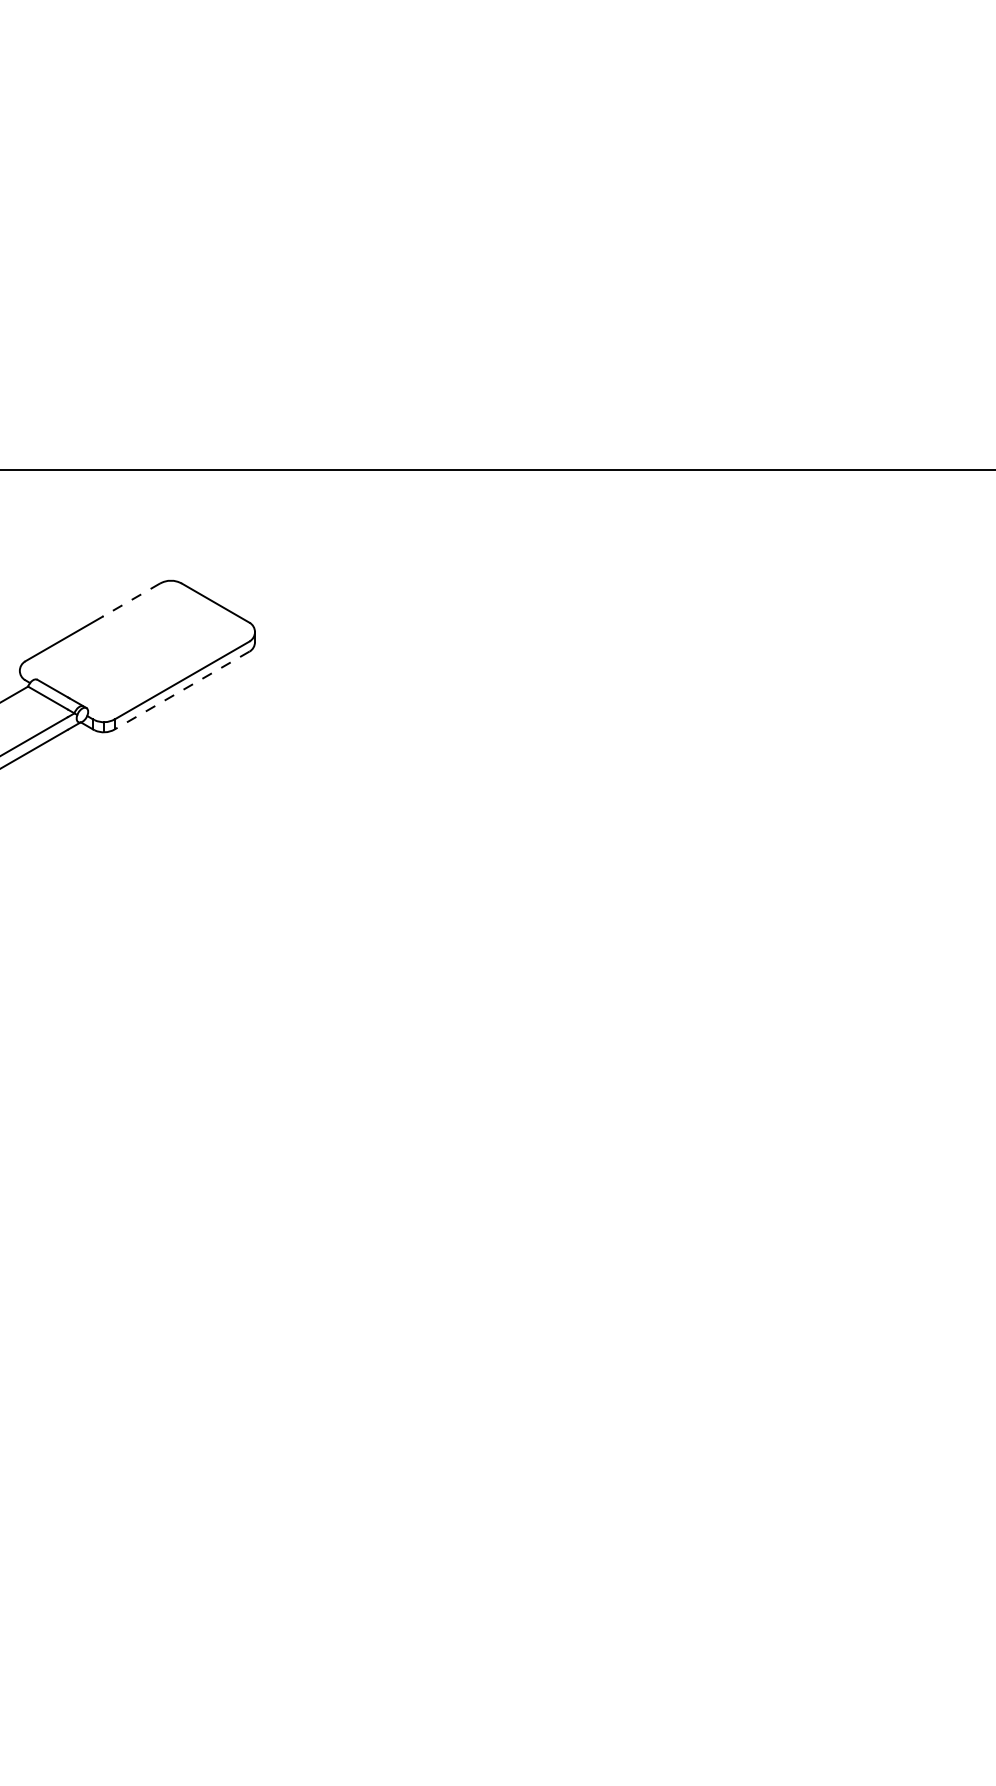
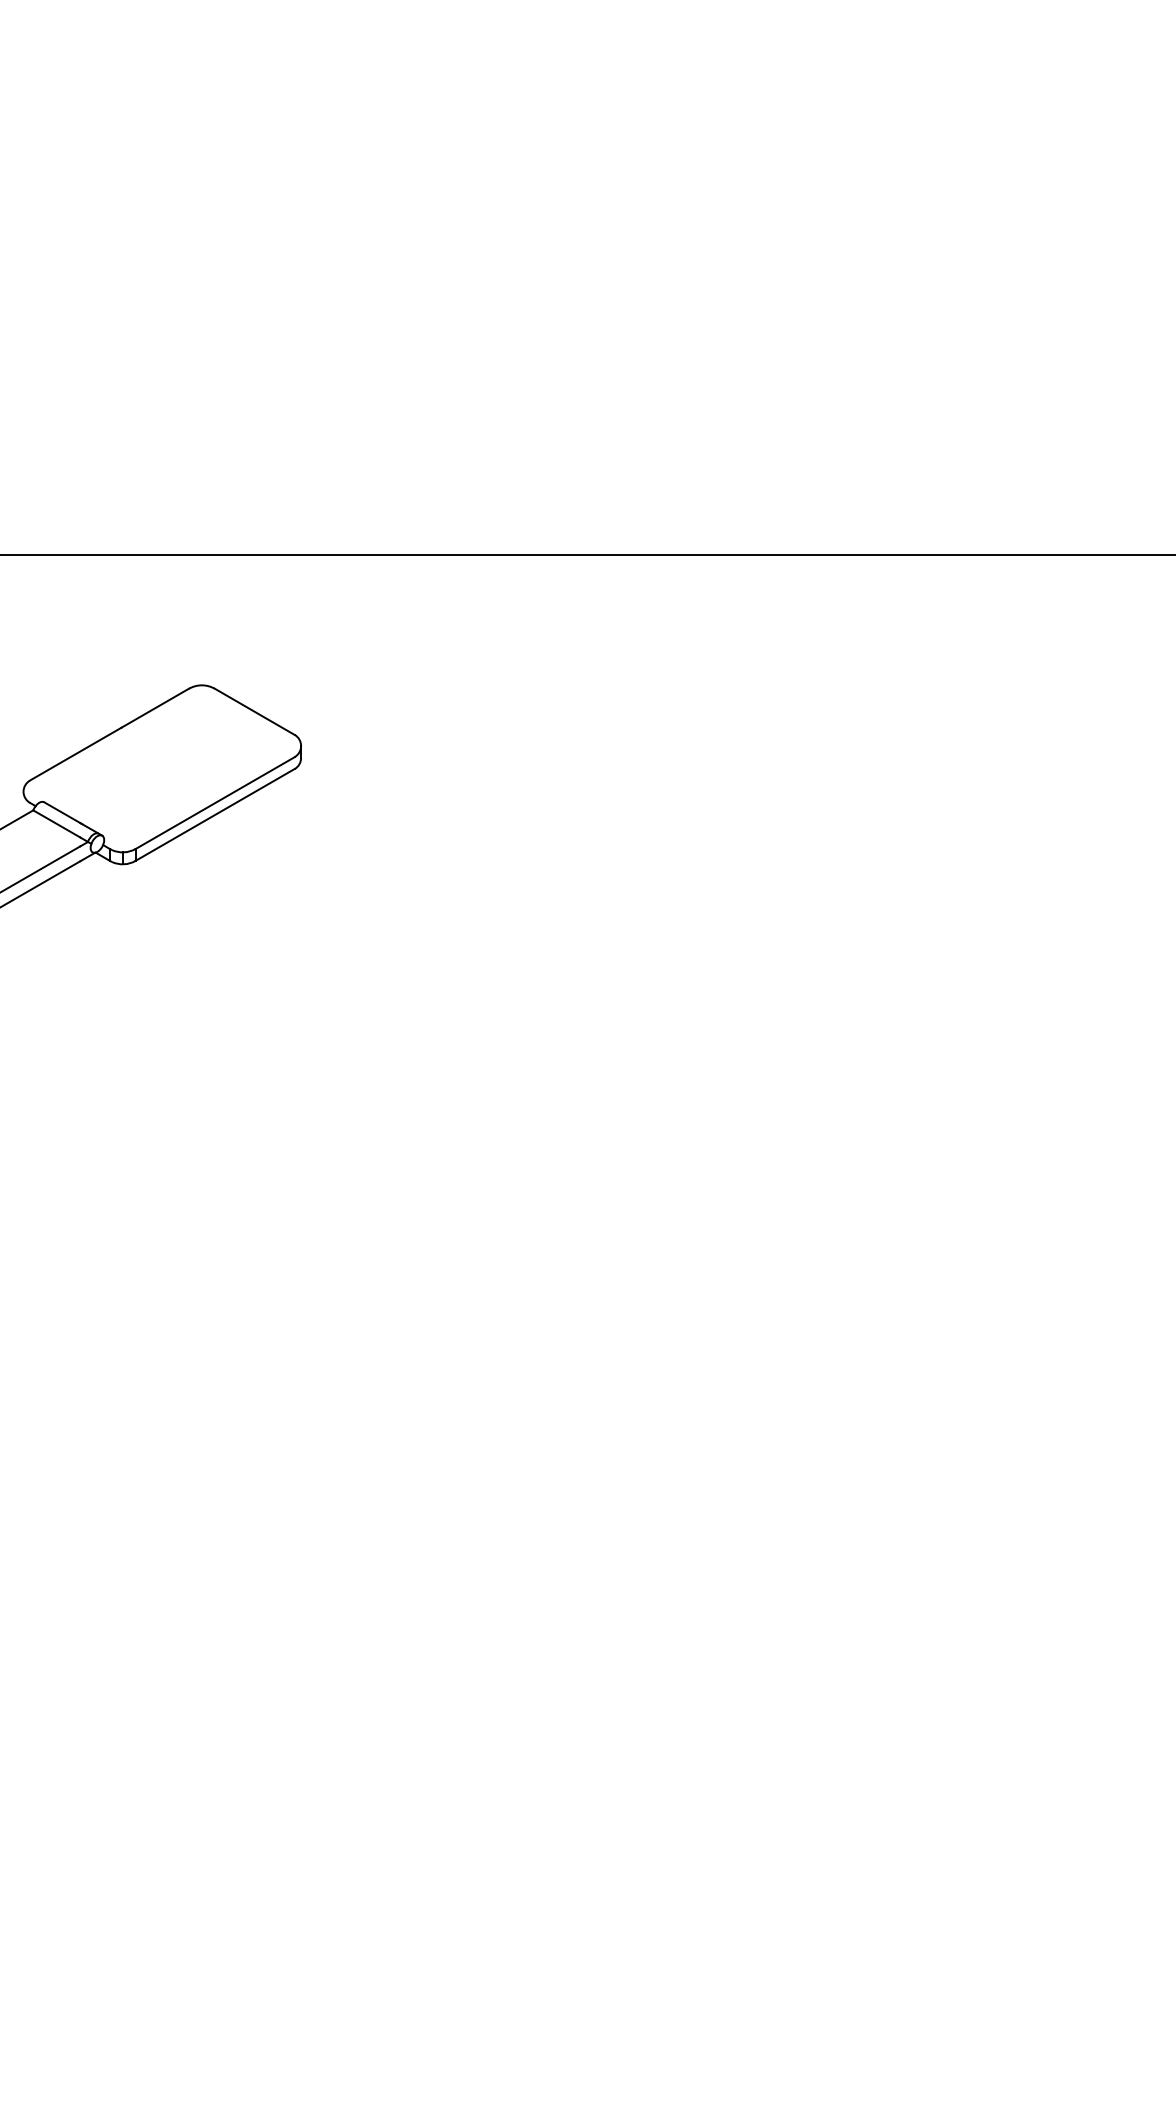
line: (130, 600) -> (154, 708), dashed -> solid
line: (182, 690) -> (215, 814), dashed -> solid

